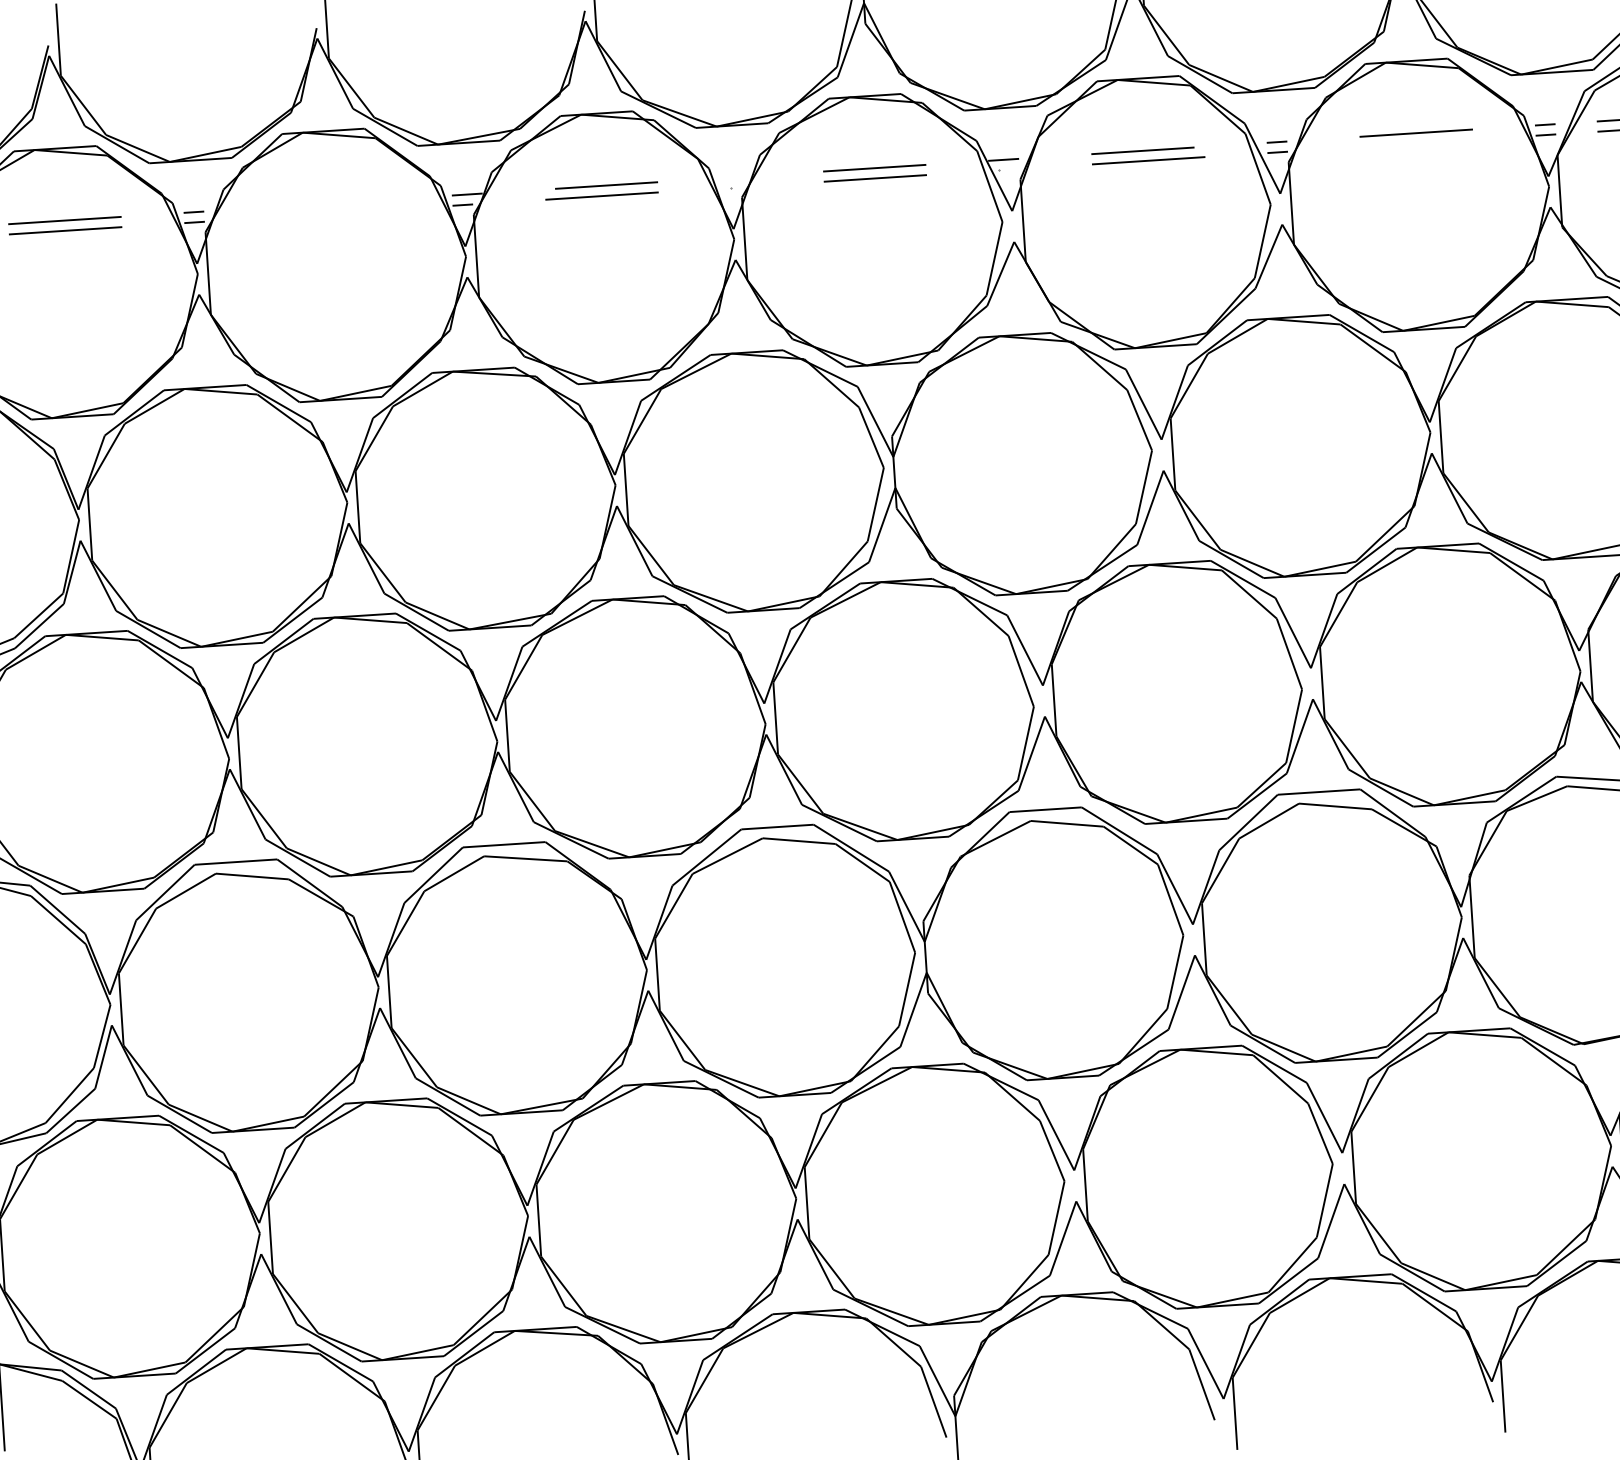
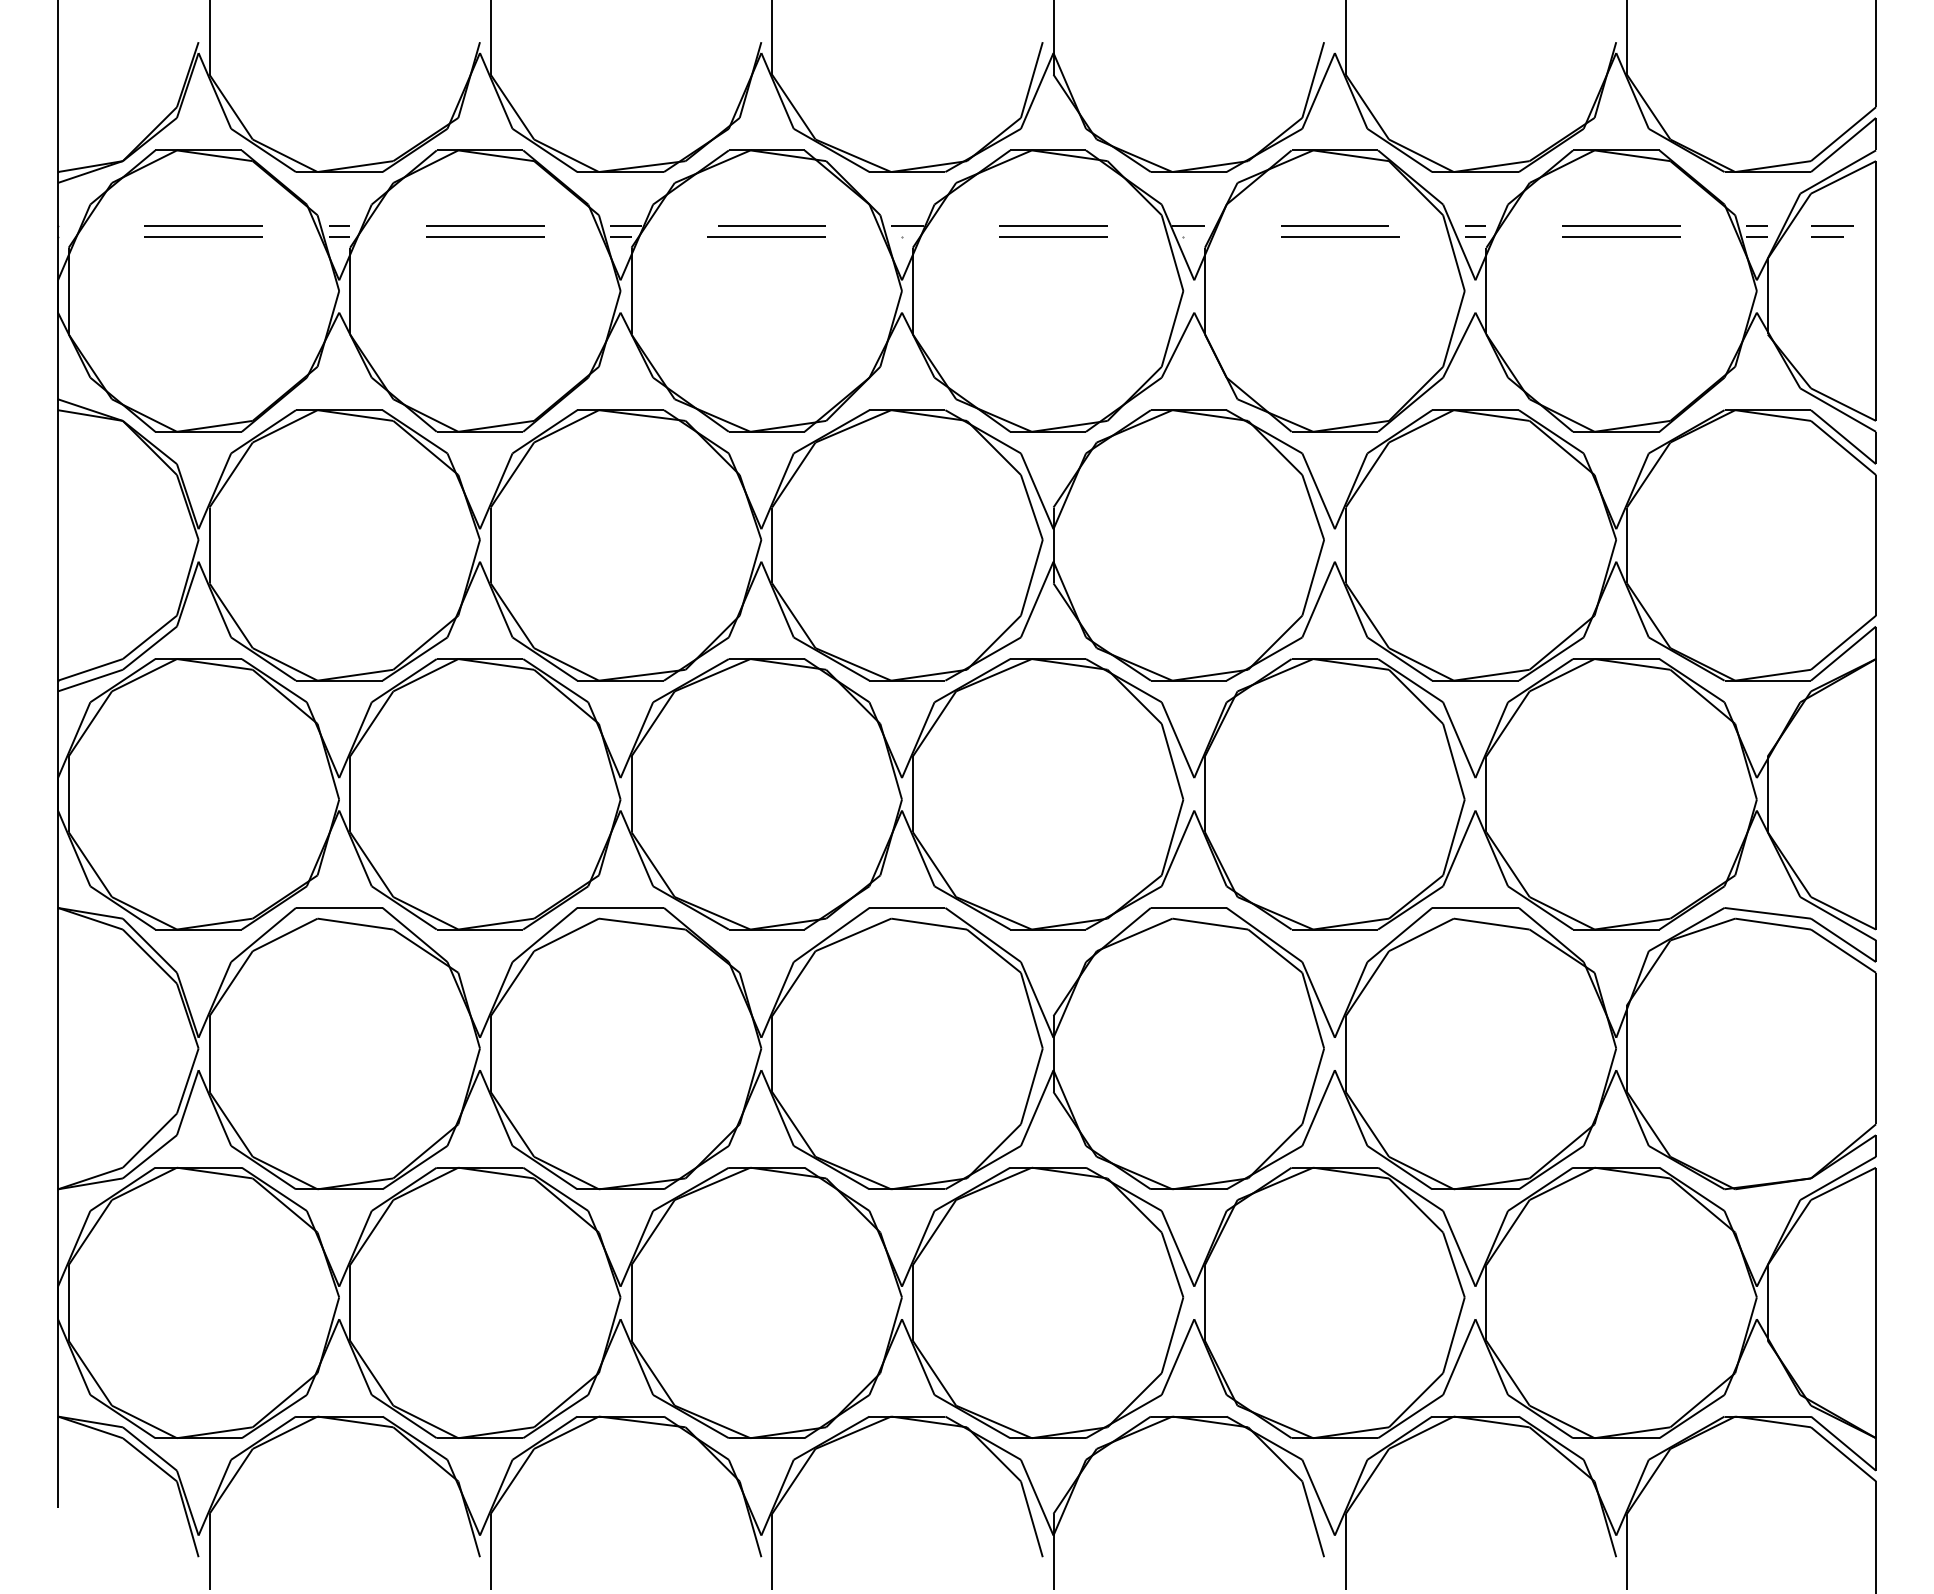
line: (1416, 143) -> (1621, 236), added
line: (735, 177) -> (907, 226), added
line: (332, 203) -> (484, 226), added
line: (332, 213) -> (484, 236), added

